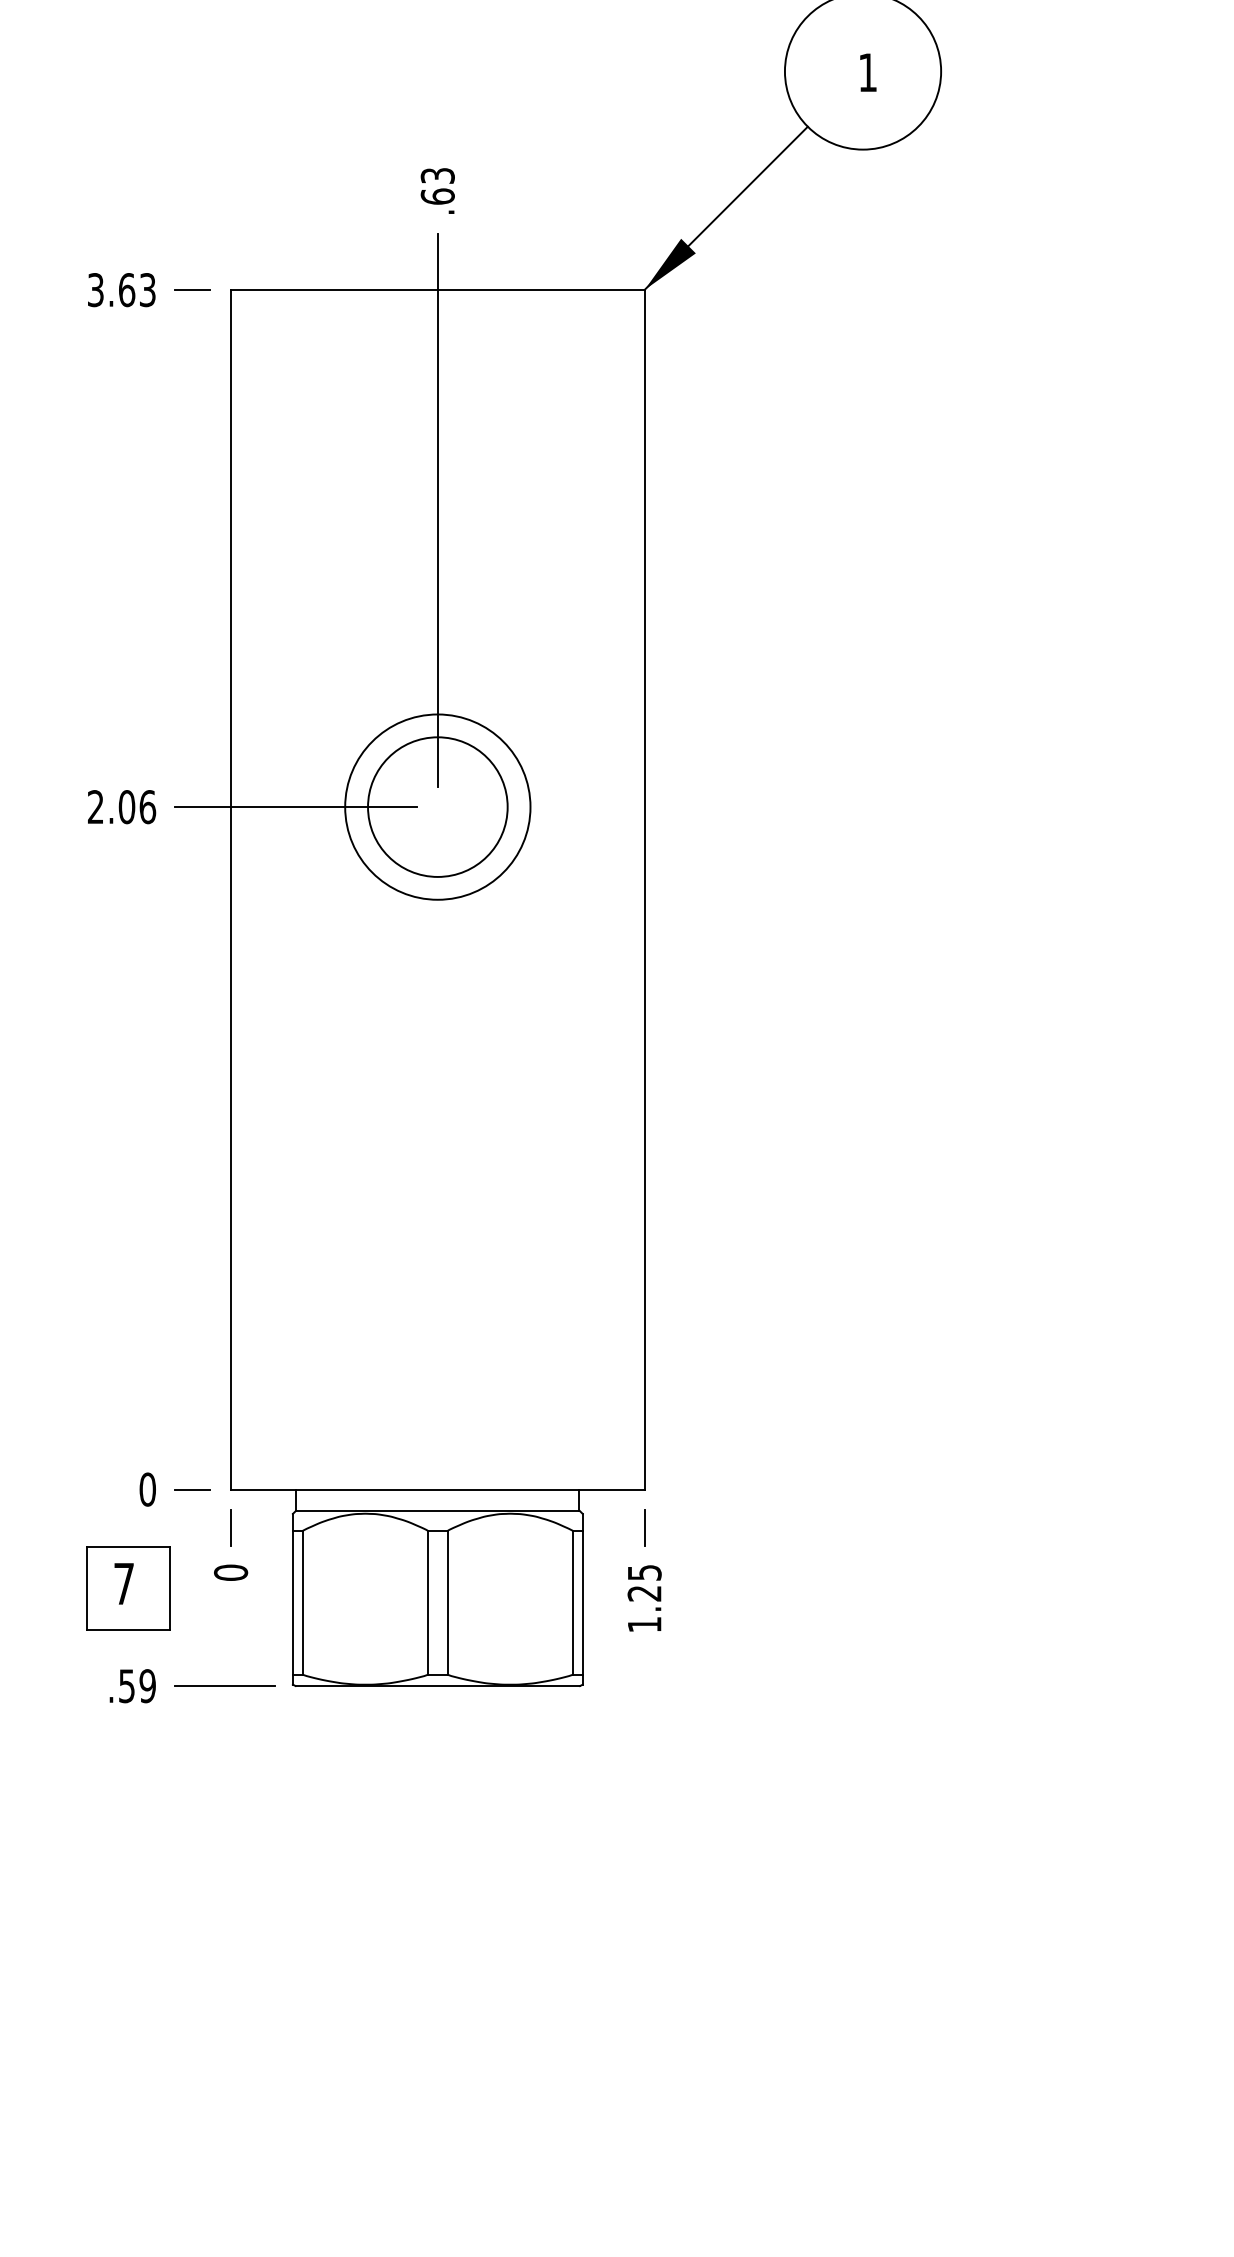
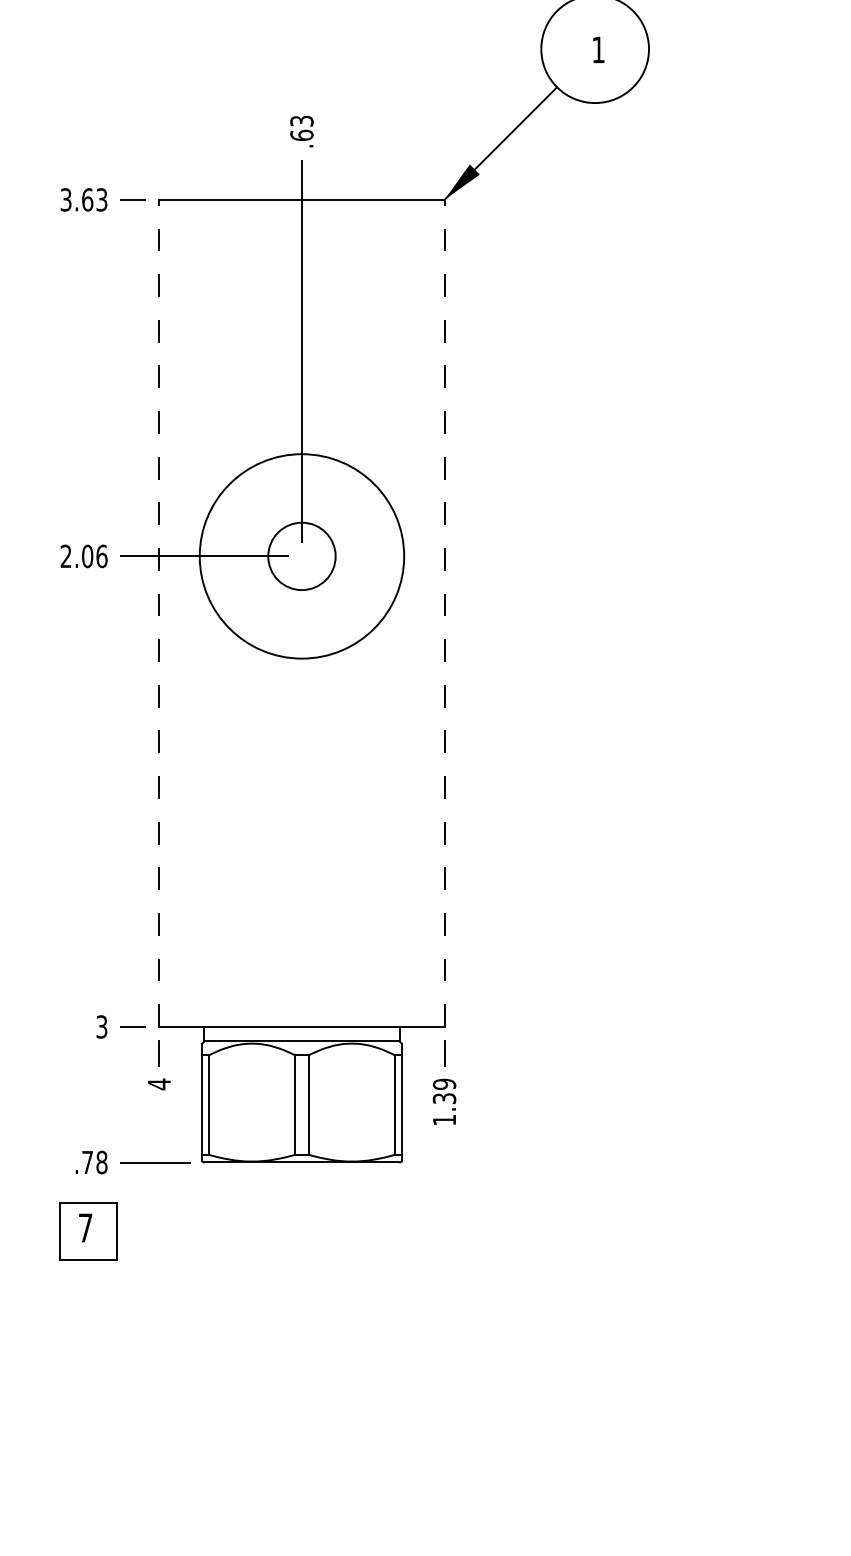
circle: (437, 807) -> (301, 556), size x0.7
circle: (437, 807) -> (301, 556), size x1.6
line: (231, 889) -> (159, 613), solid -> dashed
line: (644, 889) -> (444, 613), solid -> dashed
text: (147, 1488) -> (101, 1026), 0 -> 3
text: (231, 1573) -> (159, 1084), 0 -> 4
text: (644, 1583) -> (444, 1091), 1.25 -> 1.39
part: (128, 1588) -> (88, 1231), moved
text: (136, 1686) -> (94, 1162), .59 -> .78

